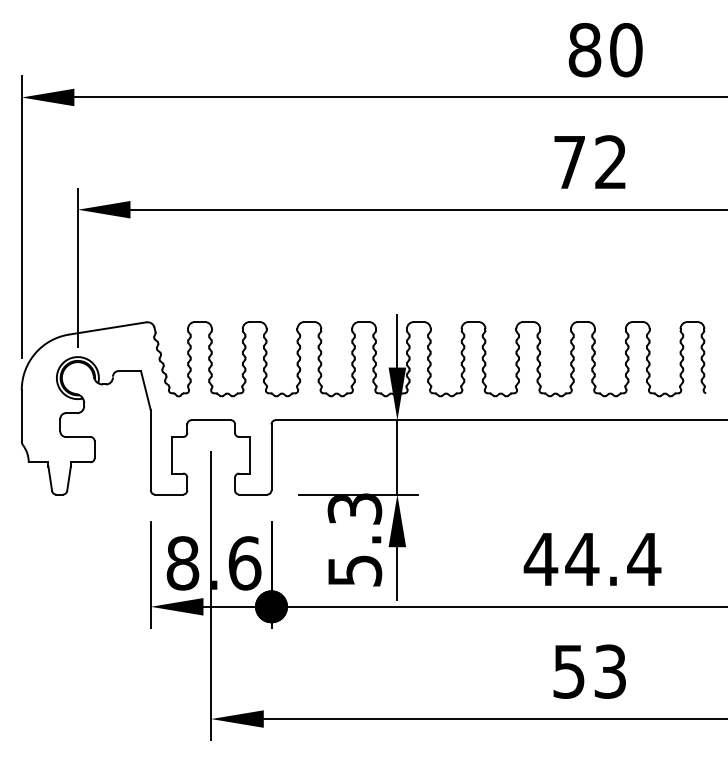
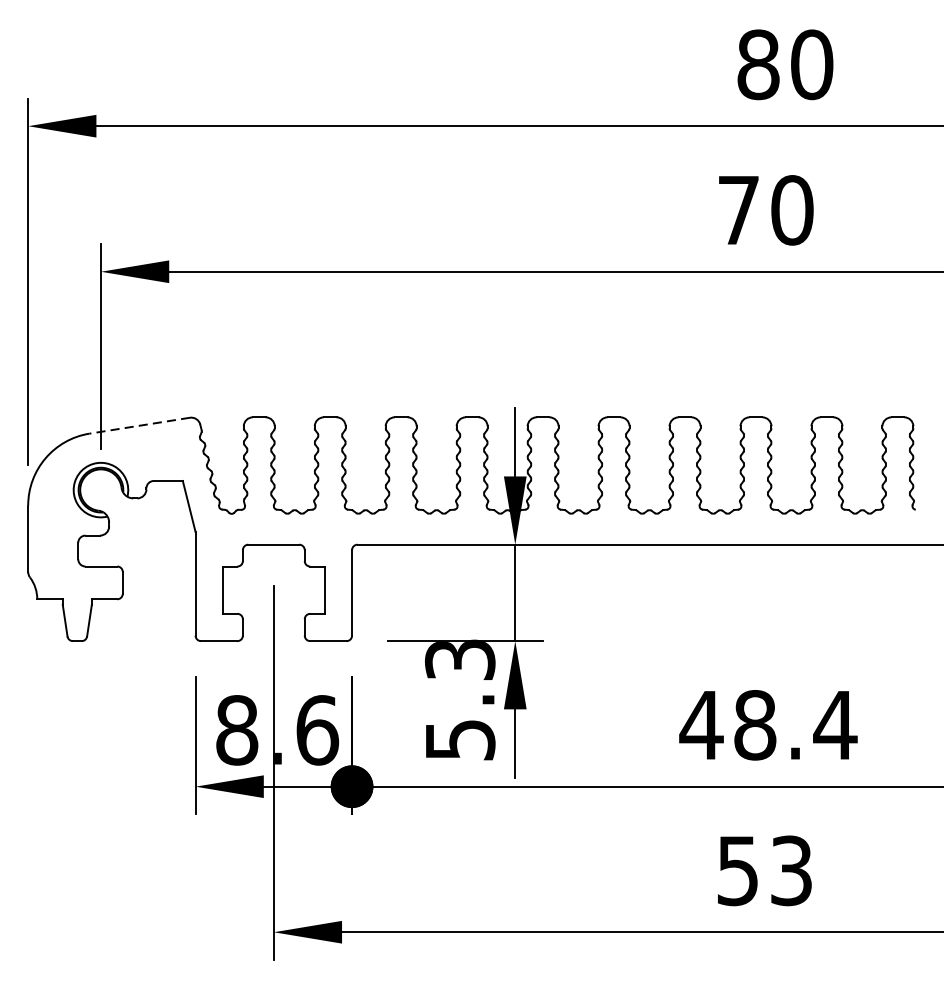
text: (610, 162) -> (791, 210), 72 -> 70
line: (107, 328) -> (139, 425), solid -> dashed
text: (582, 559) -> (755, 725), 44.4 -> 48.4

